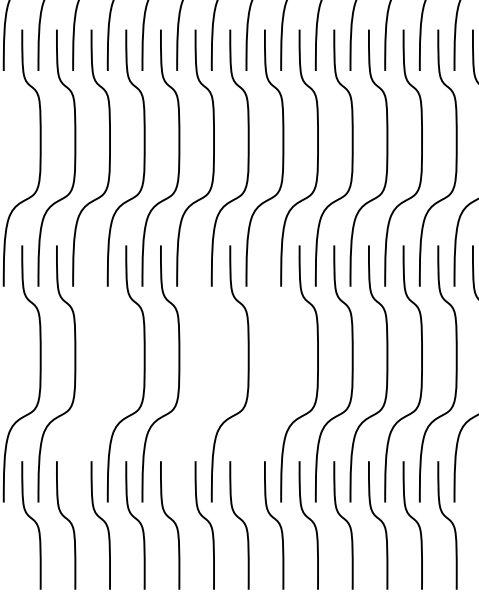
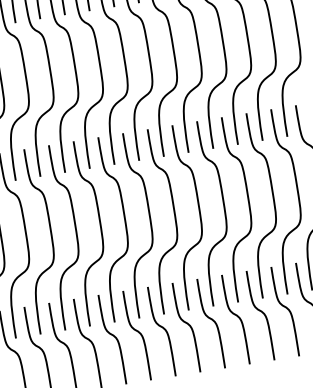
curve: (109, 373) -> (51, 238), added
curve: (213, 373) -> (125, 226), added
curve: (282, 373) -> (174, 218), added

